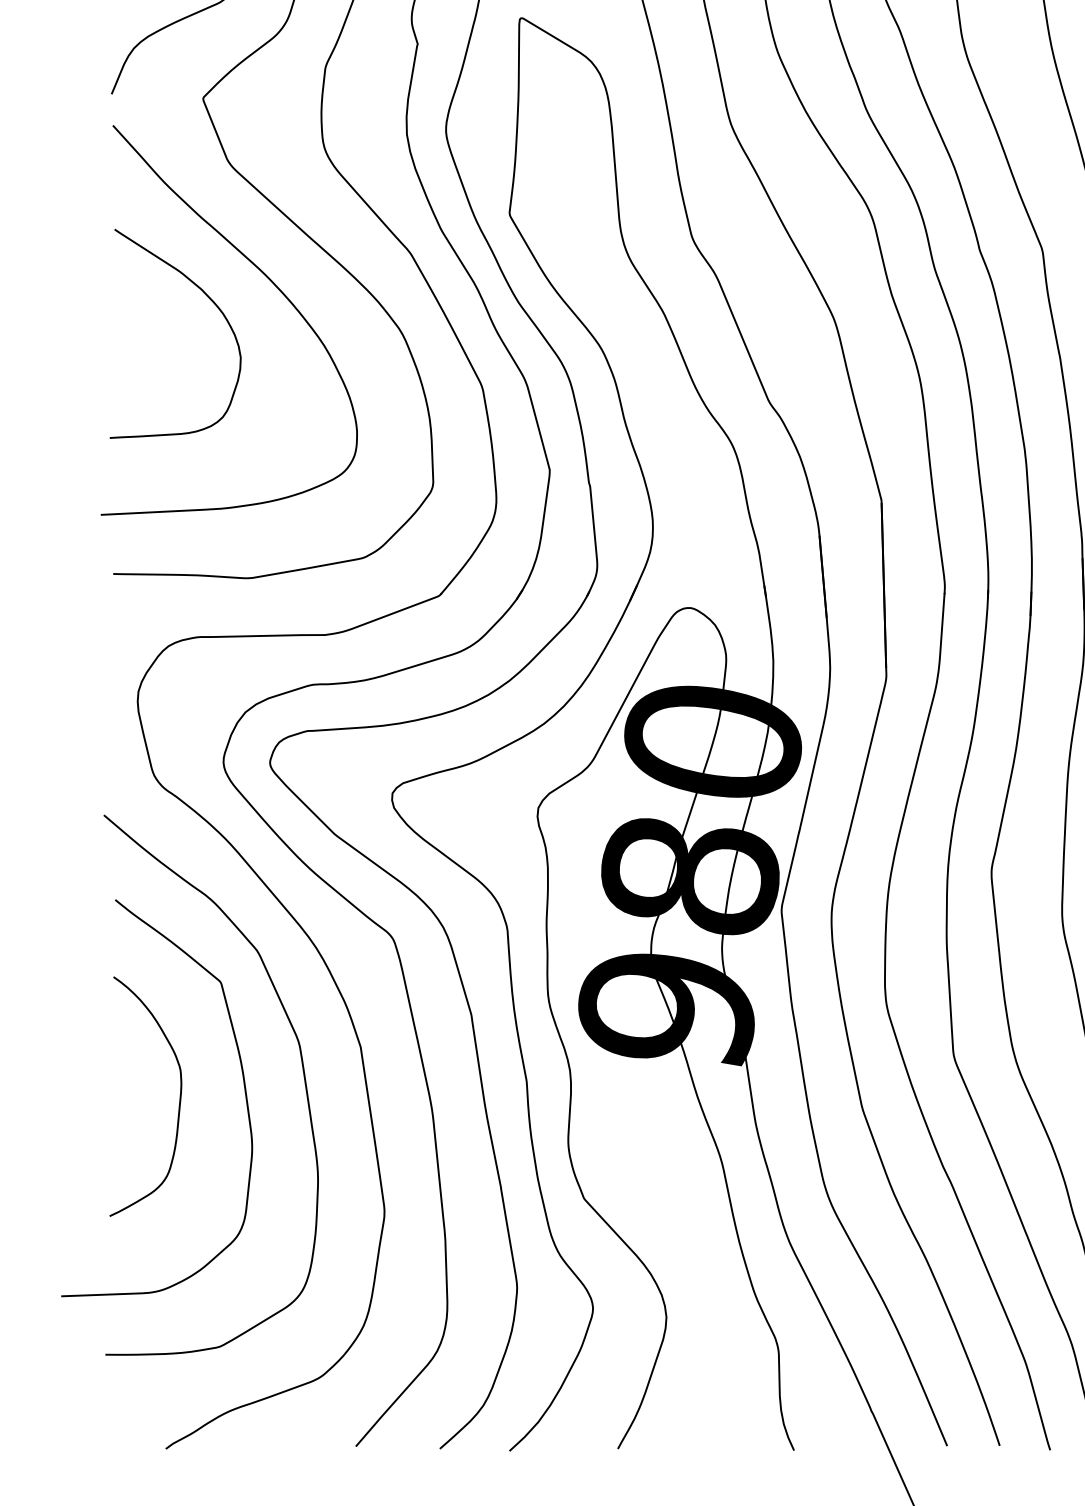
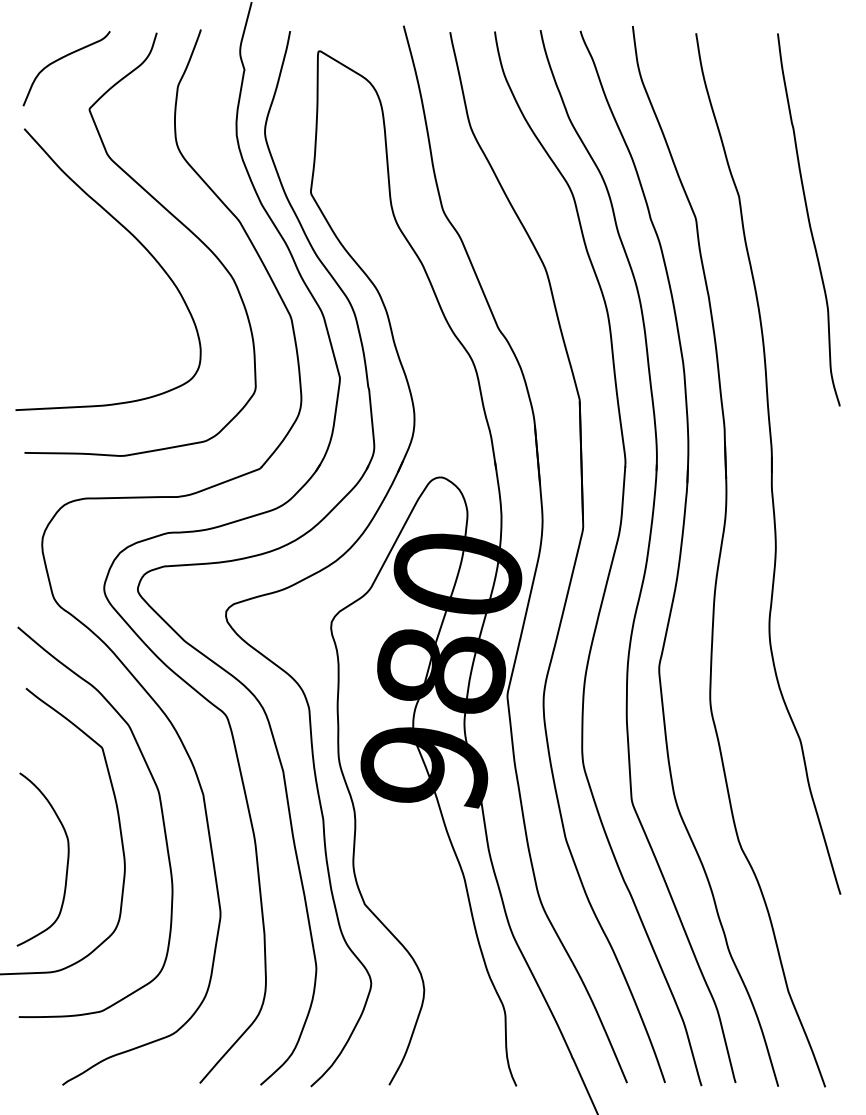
curve: (208, 299) -> (93, 254), removed
curve: (178, 1103) -> (66, 864), moved

